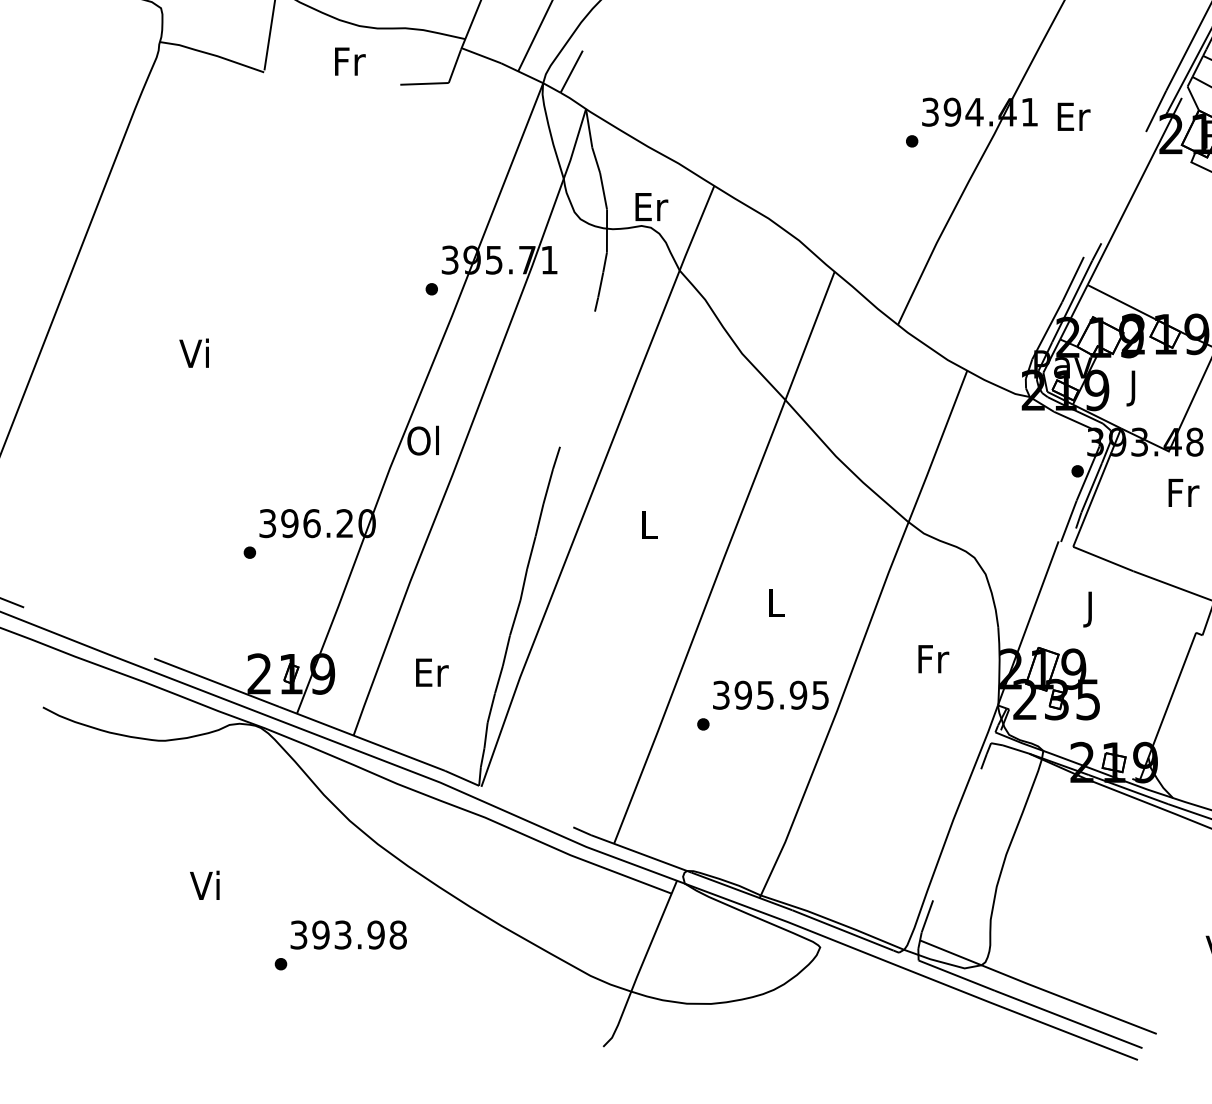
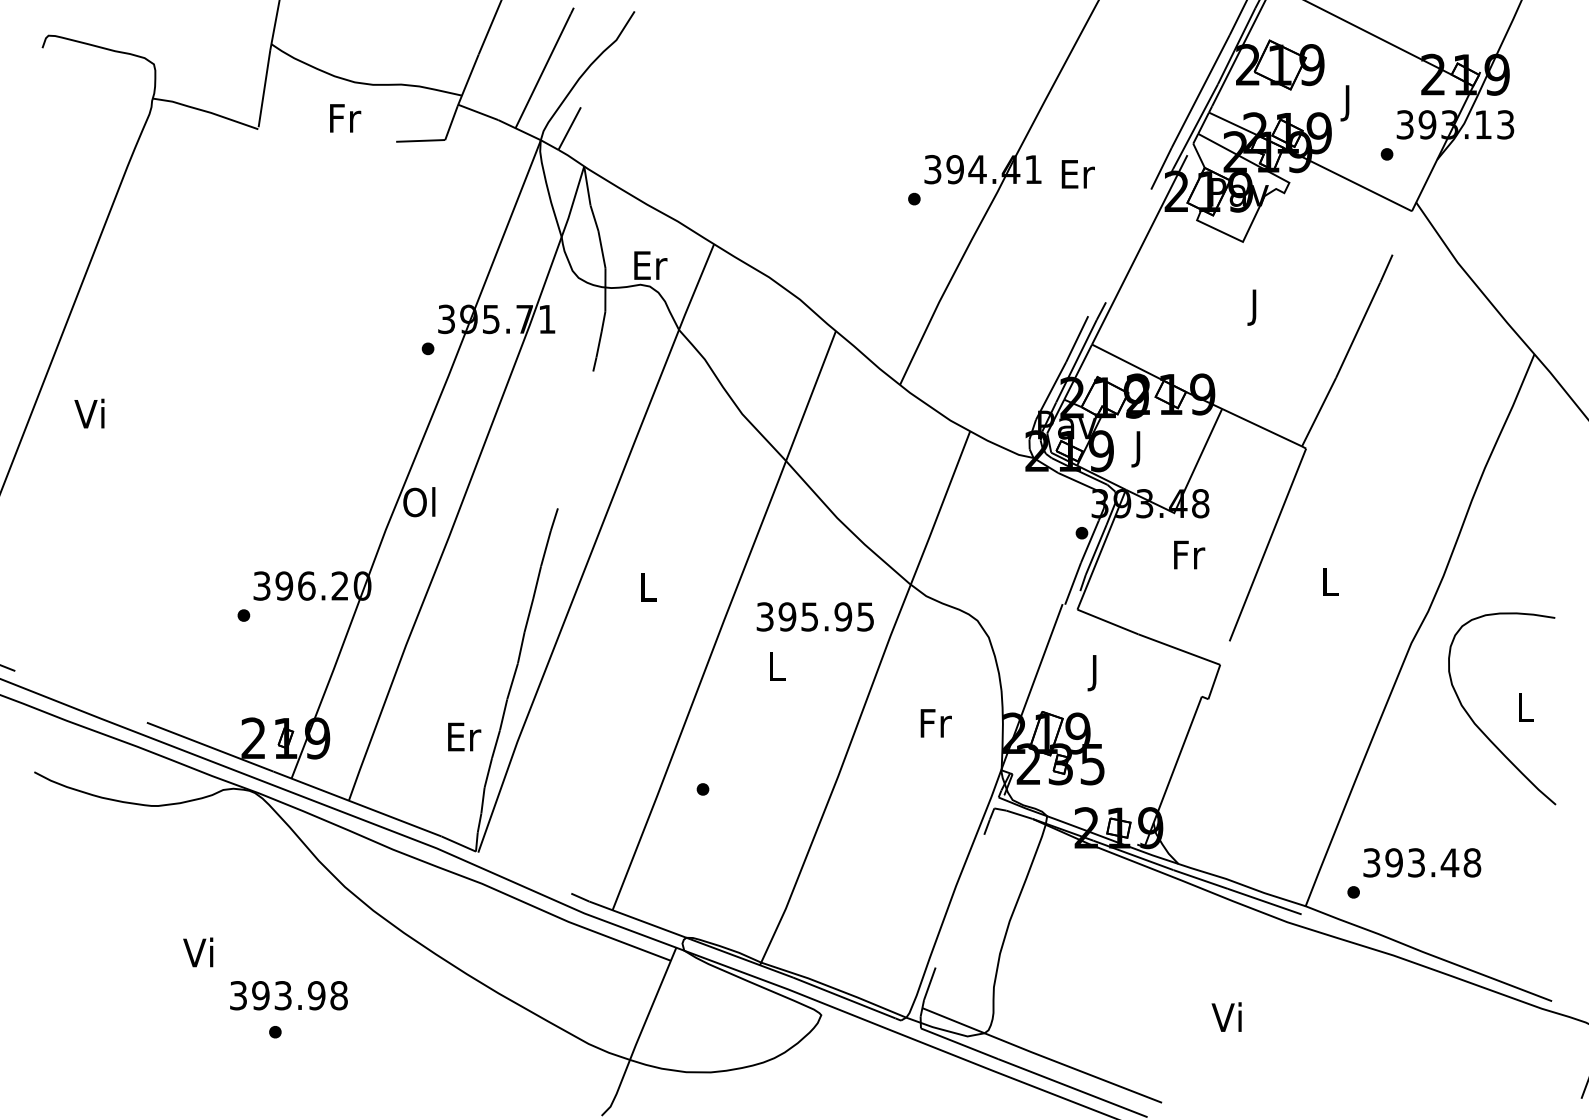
text: (194, 353) -> (89, 413), moved
text: (432, 672) -> (464, 736), moved
text: (770, 694) -> (814, 616), moved
text: (348, 934) -> (288, 995), moved

